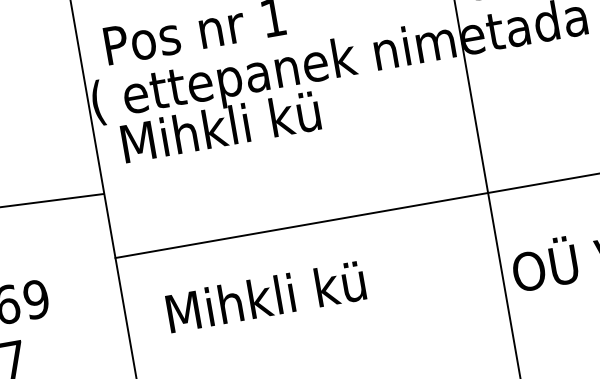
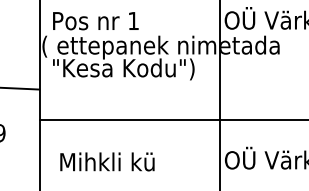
text: (269, 121) -> (123, 69), Mihkli kü -> "Kesa Kodu")
text: (266, 296) -> (107, 161), moved

